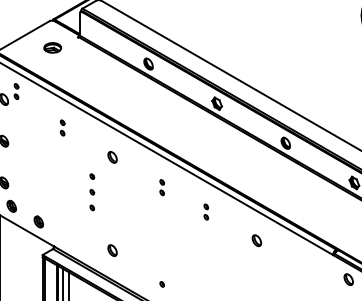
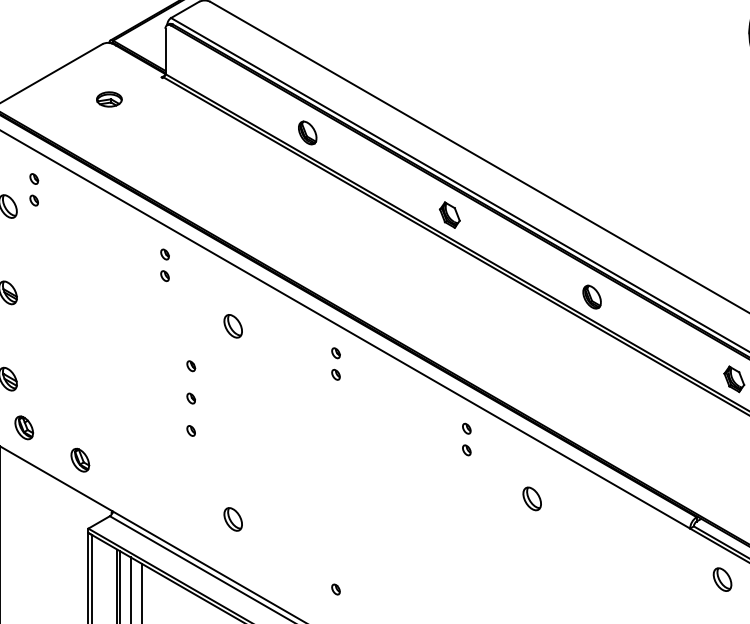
part: (52, 47) -> (108, 98), size x0.71
part: (62, 127) -> (164, 264), moved
part: (161, 187) -> (334, 363), moved
part: (206, 211) -> (467, 438), moved

